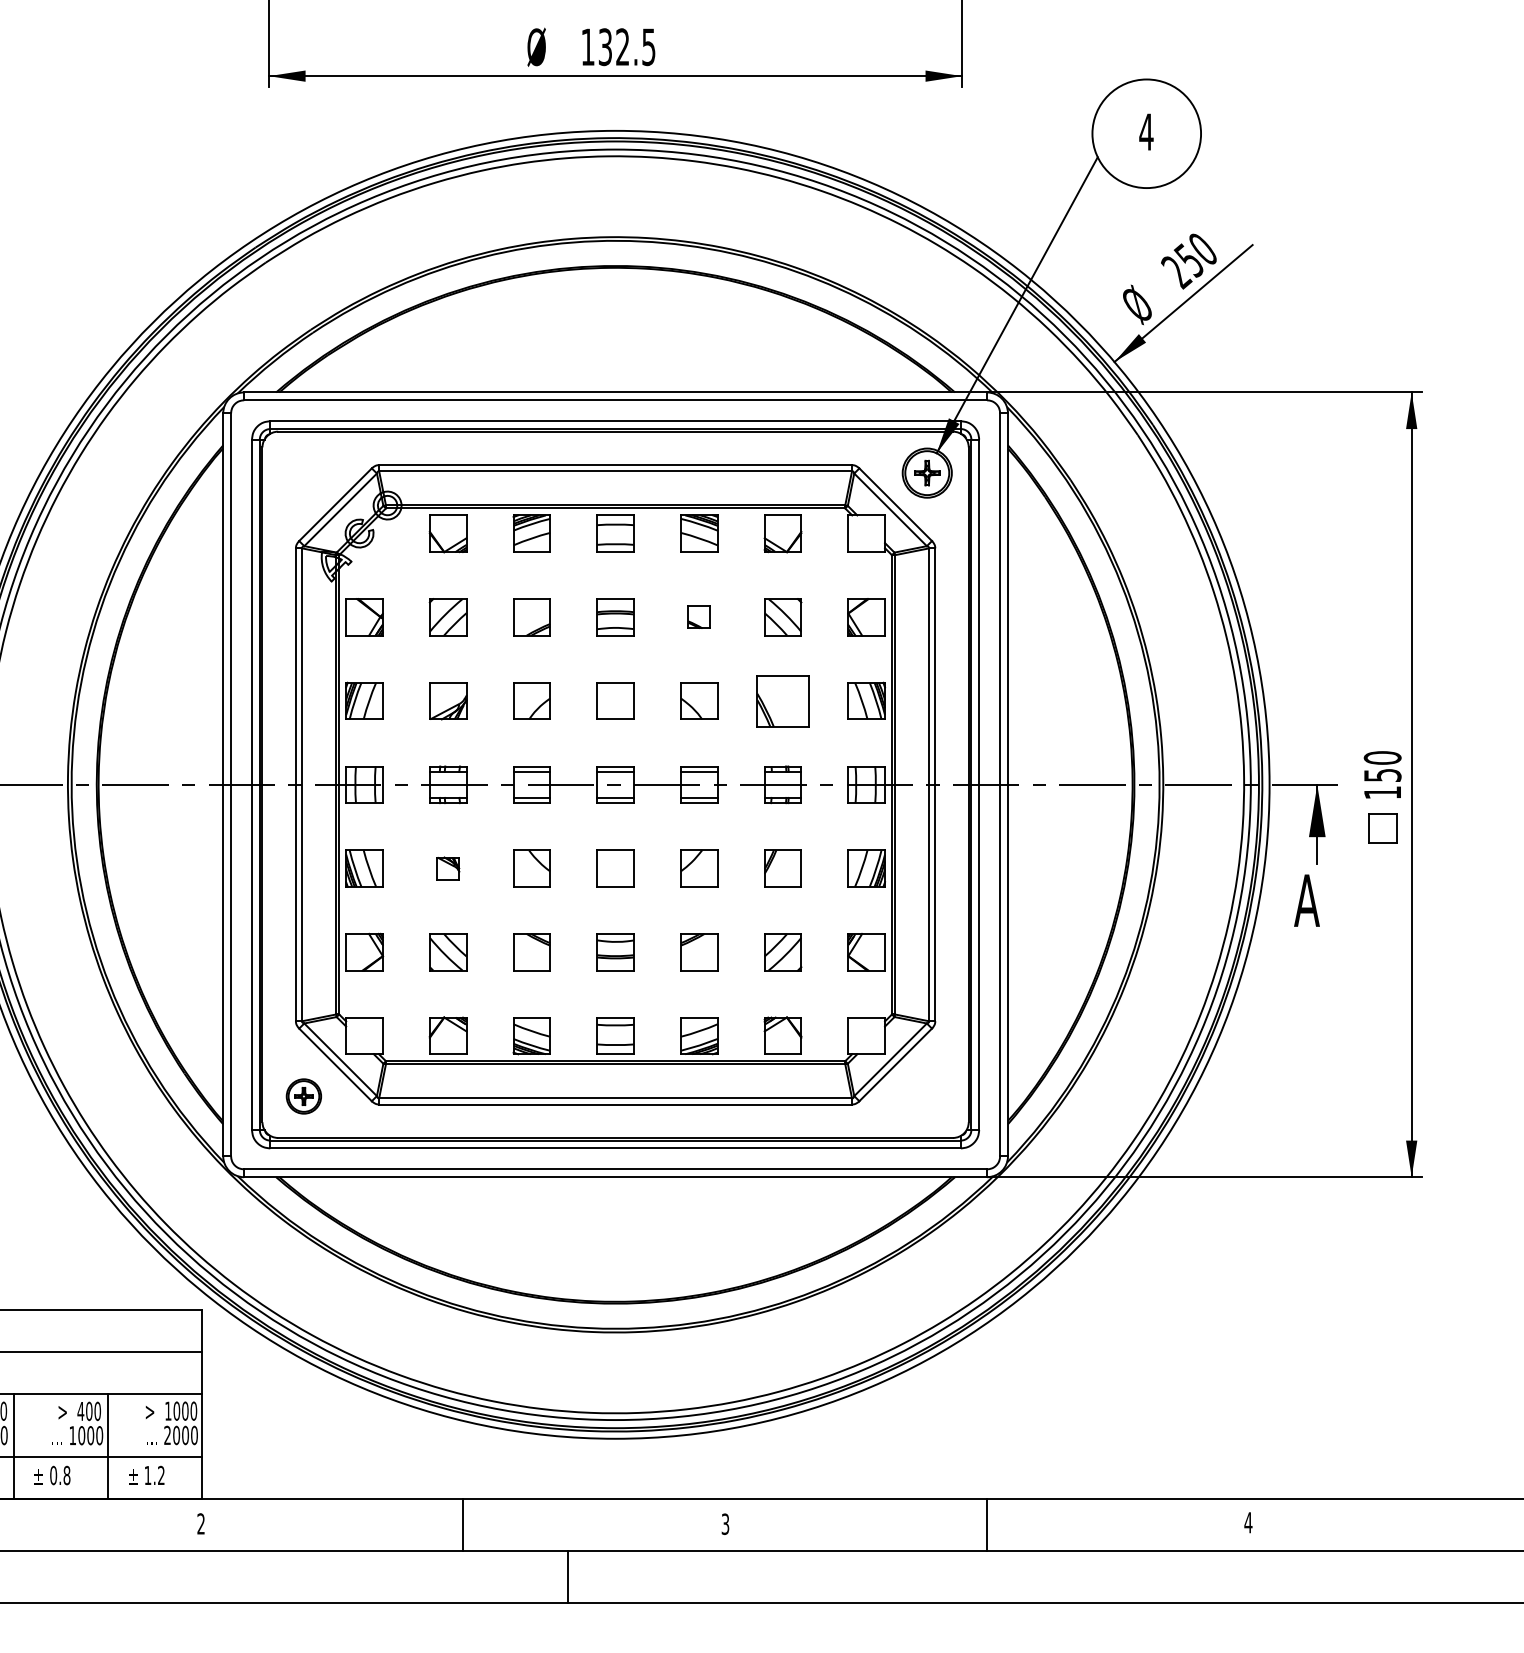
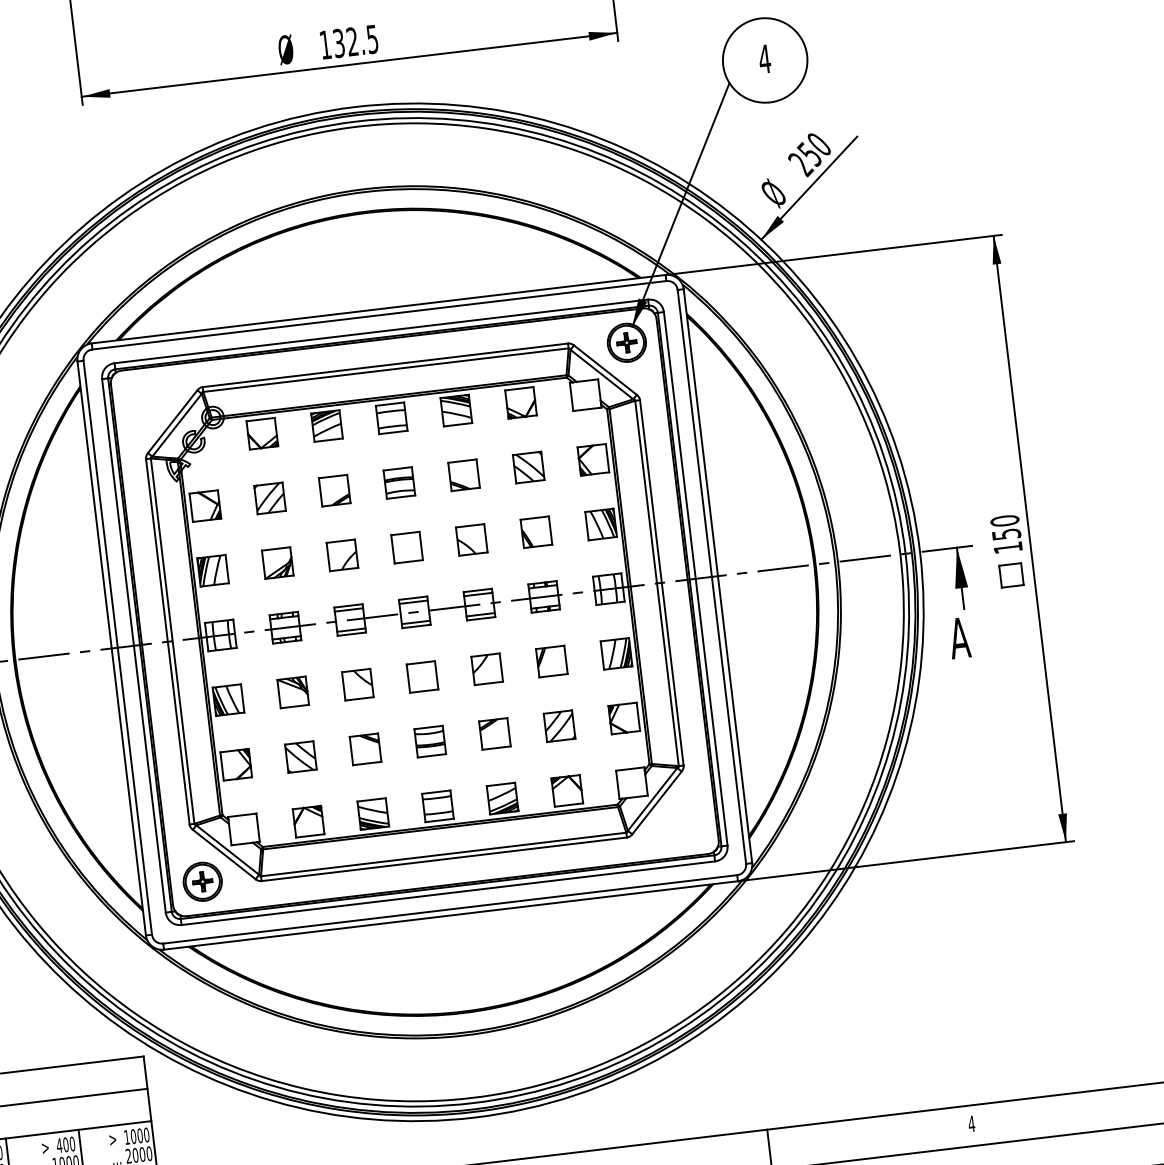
part: (699, 617) -> (464, 475), size x1.67
part: (782, 700) -> (535, 531), size x0.71
part: (448, 868) -> (293, 692), size x1.67
part: (303, 1096) -> (202, 881), size x1.43

